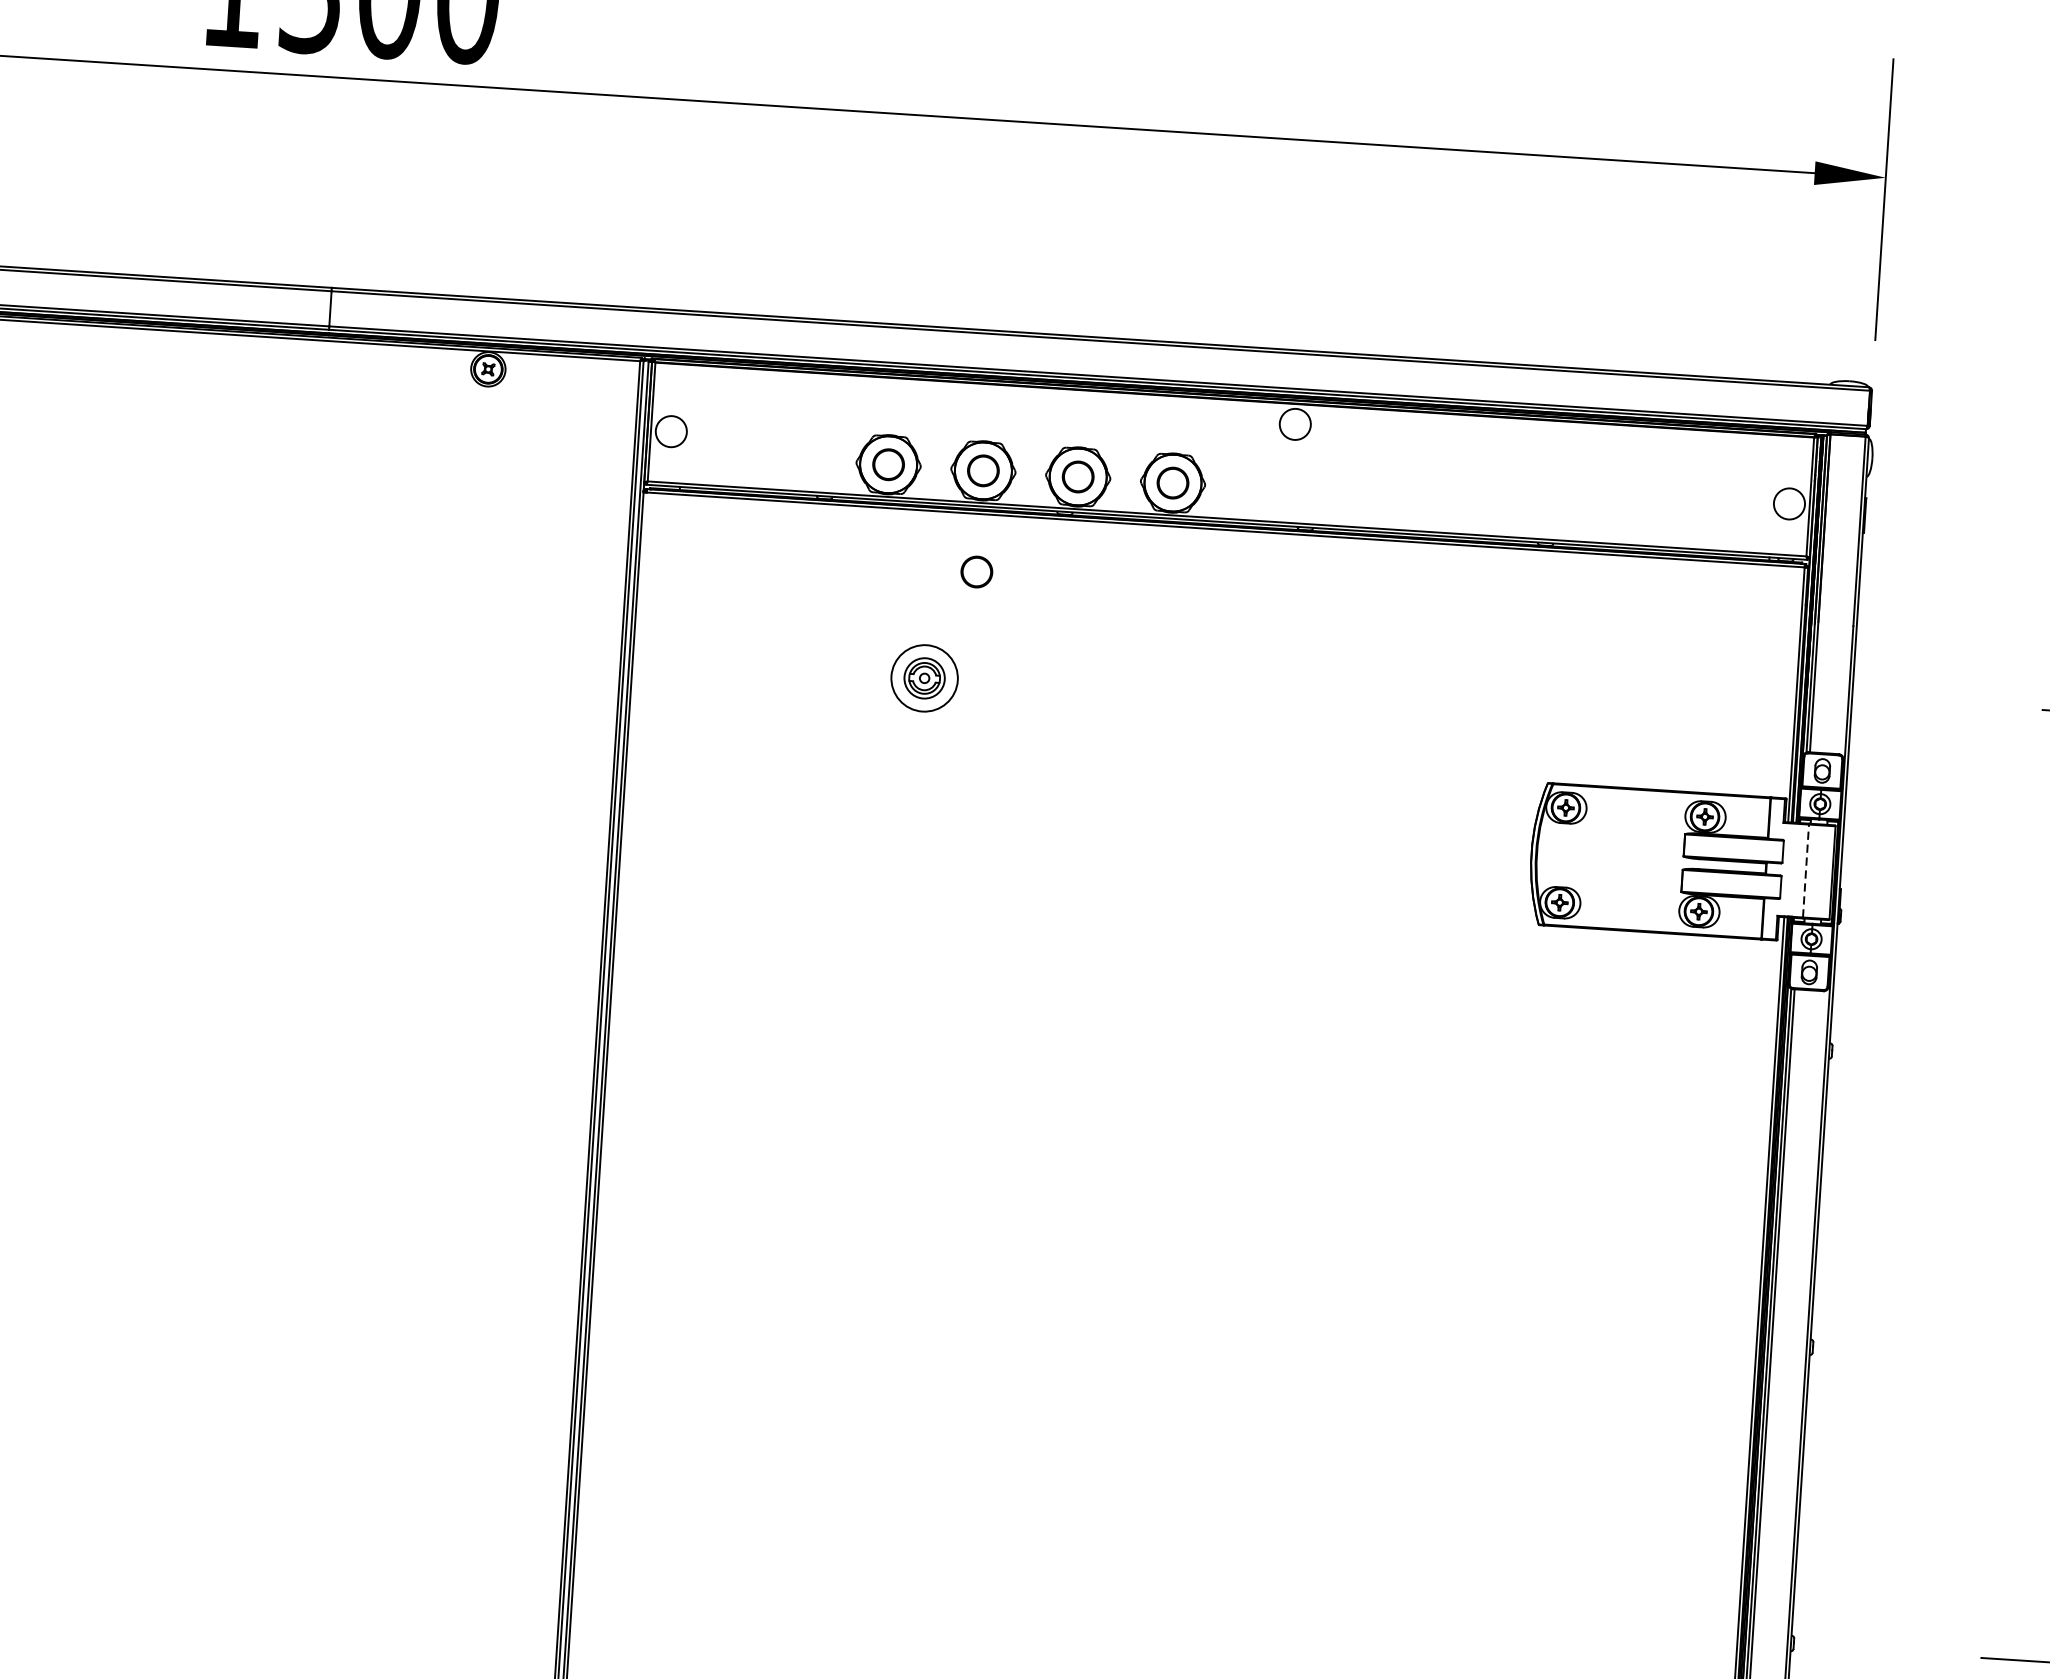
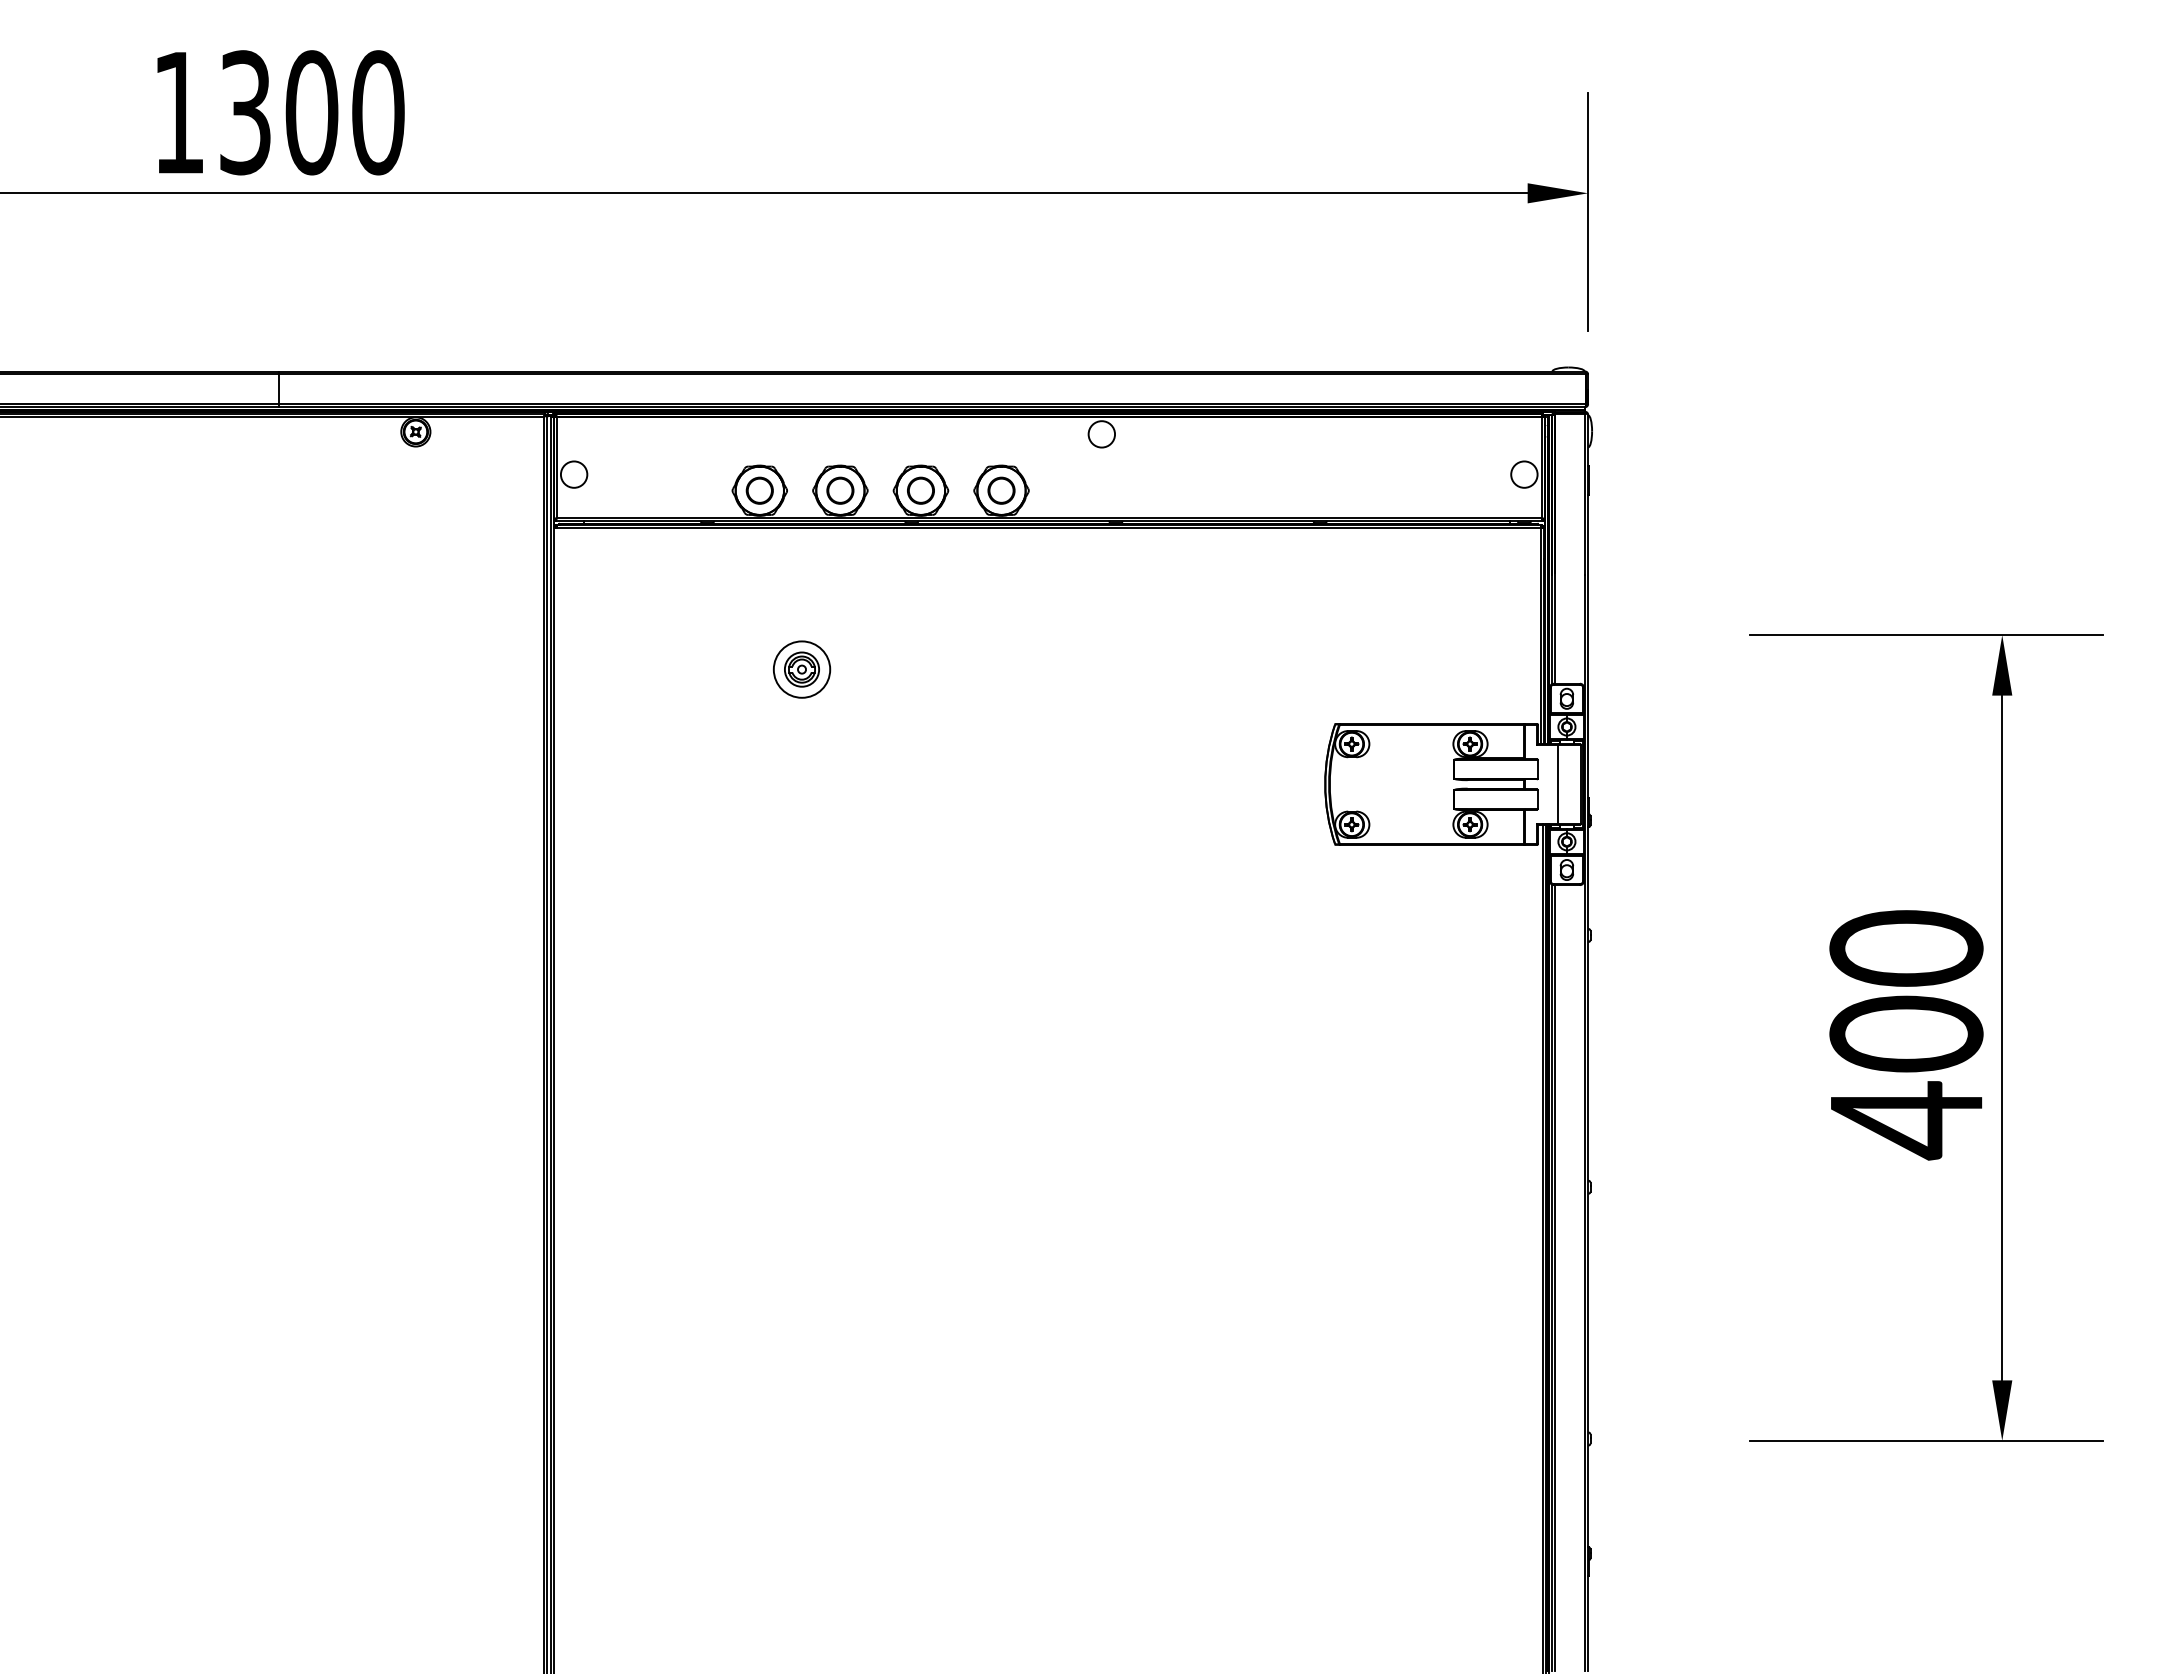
circle: (977, 571) -> (840, 576), removed
line: (1806, 869) -> (1558, 783), dashed -> solid

